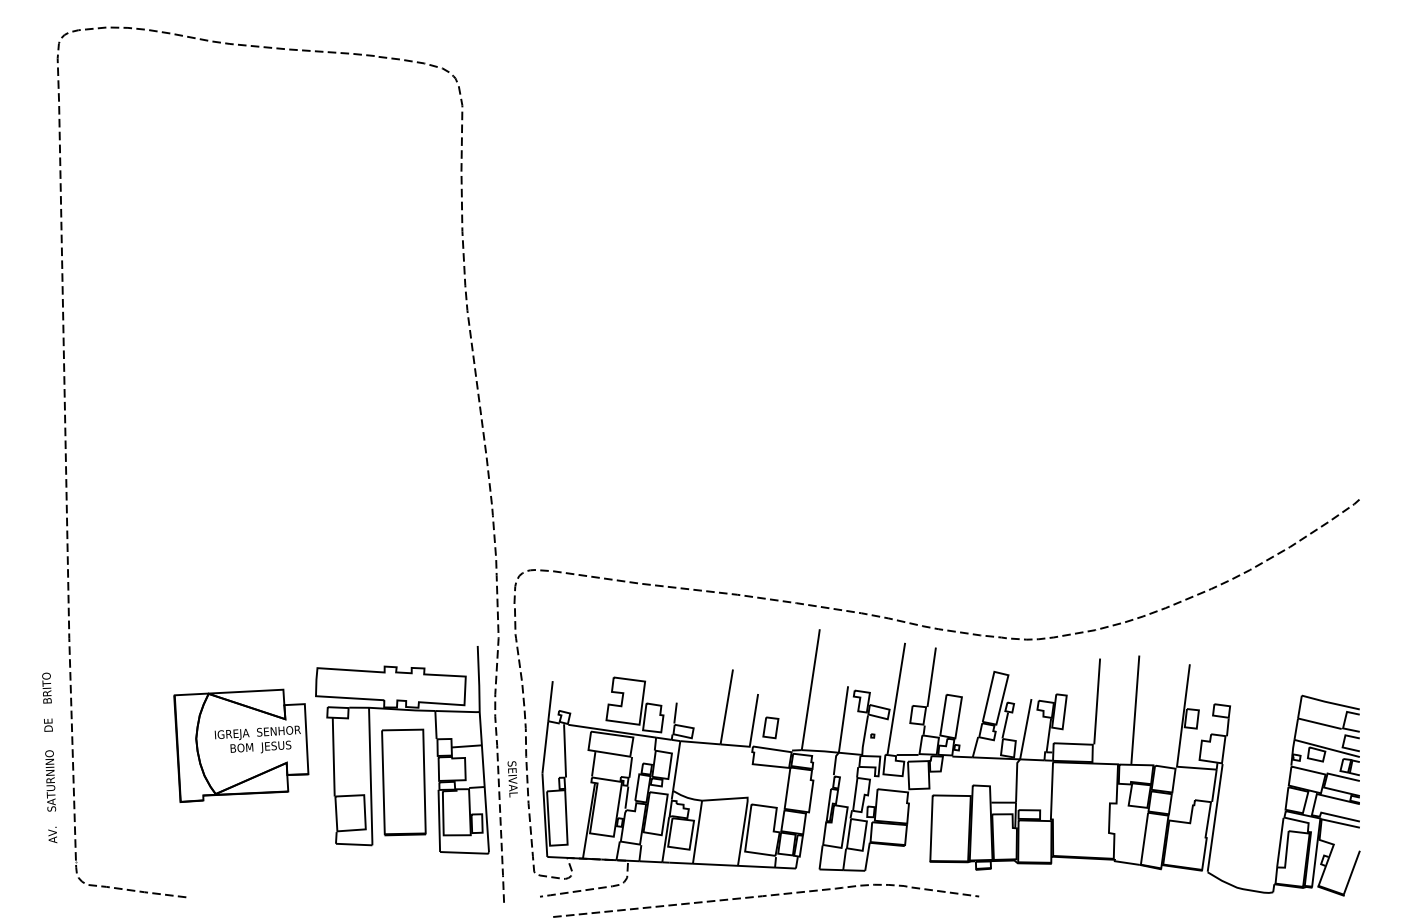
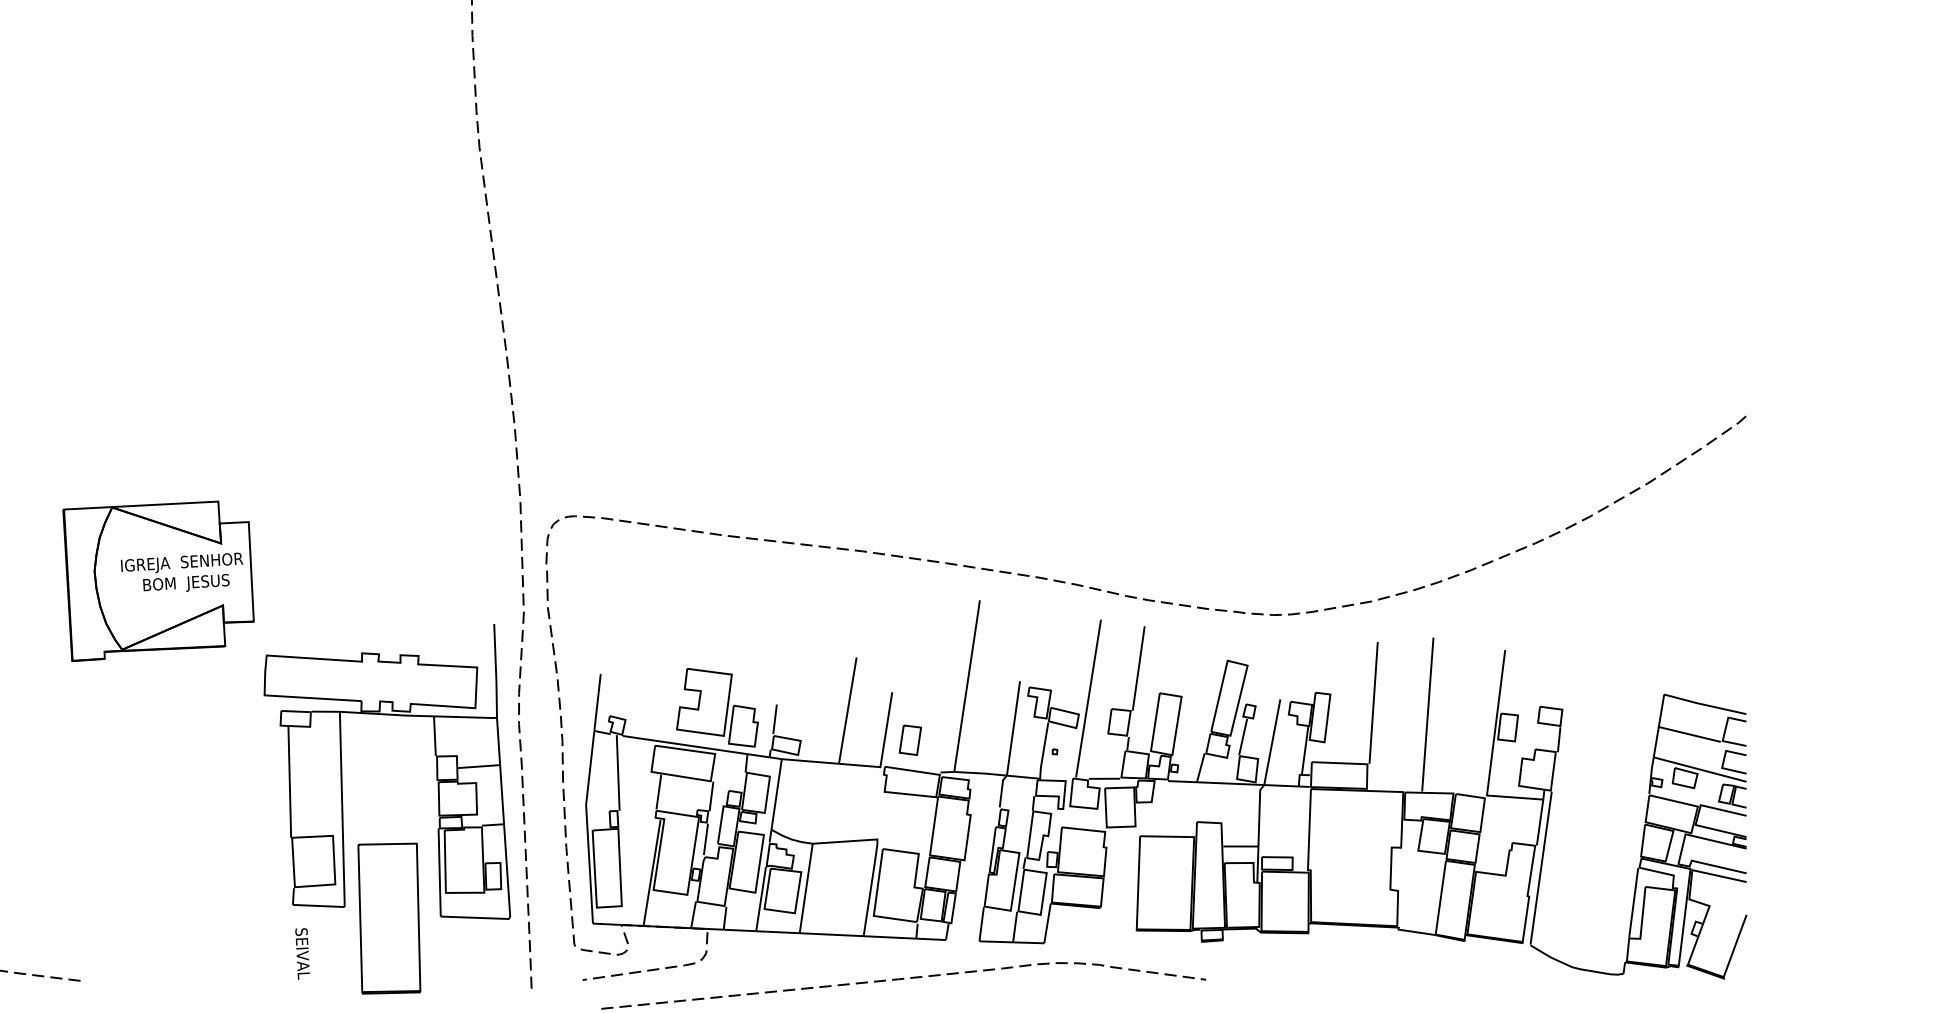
part: (241, 745) -> (158, 580), moved
text: (512, 779) -> (302, 954), moved
part: (403, 782) -> (388, 918), moved

